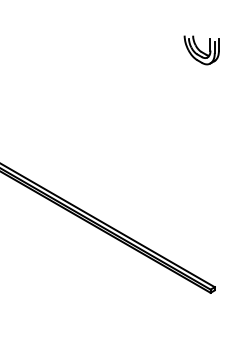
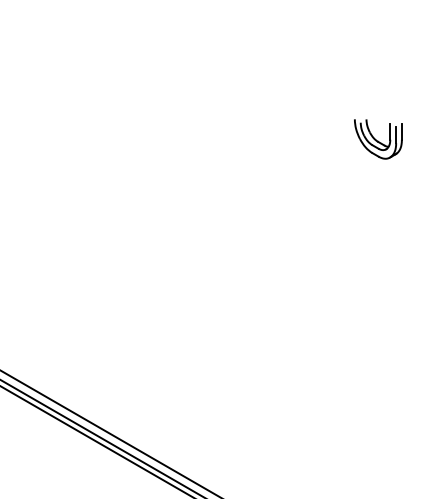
part: (201, 50) -> (377, 139), size x0.7

